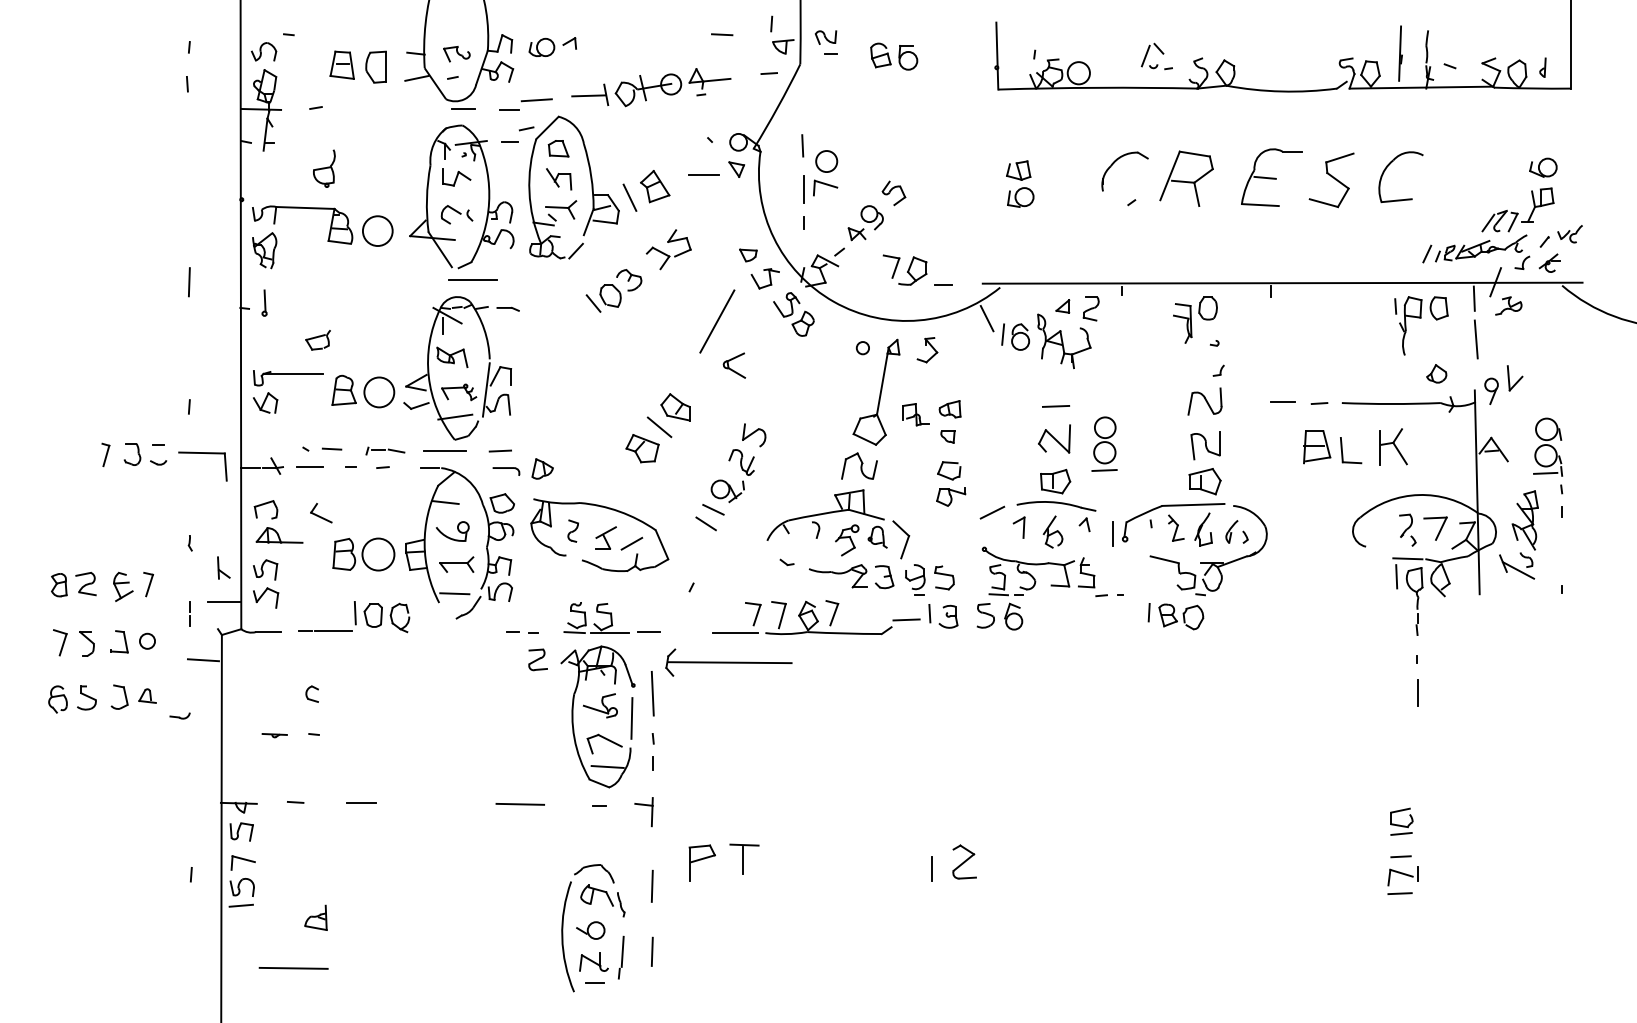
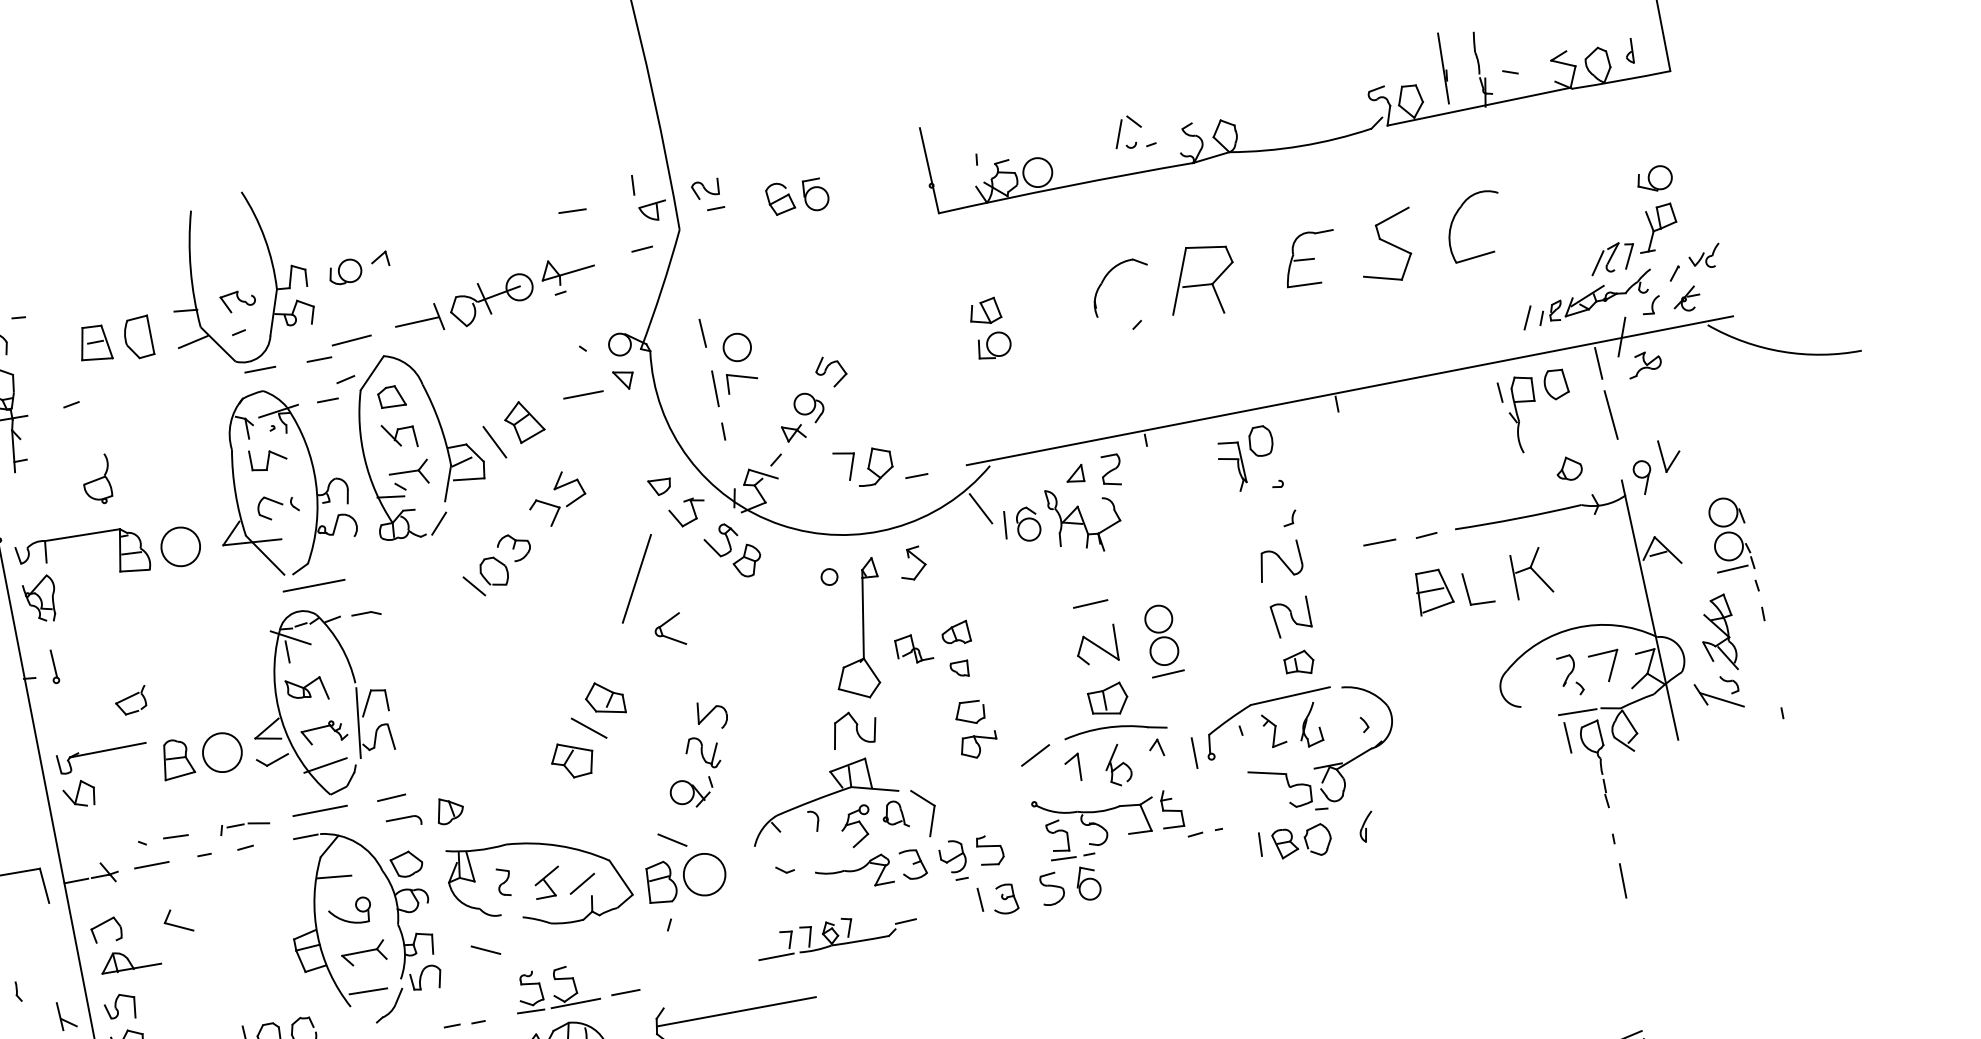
part: (1271, 177) -> (1309, 258), size x0.7
part: (1204, 481) -> (1298, 663), size x0.7
line: (713, 509) -> (485, 949), moved
part: (1231, 531) -> (1366, 826), moved
part: (363, 554) -> (685, 878), moved
part: (816, 617) -> (836, 932), size x0.6

